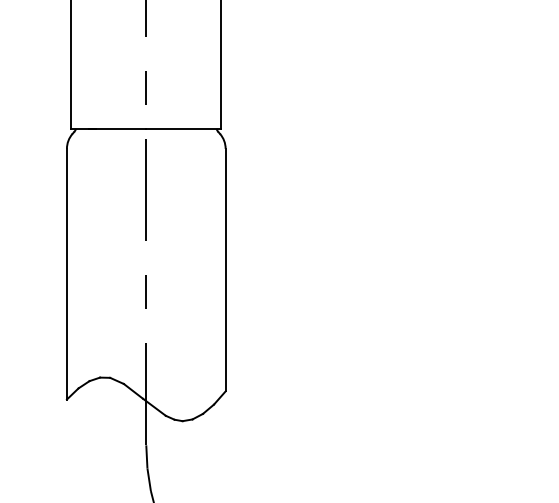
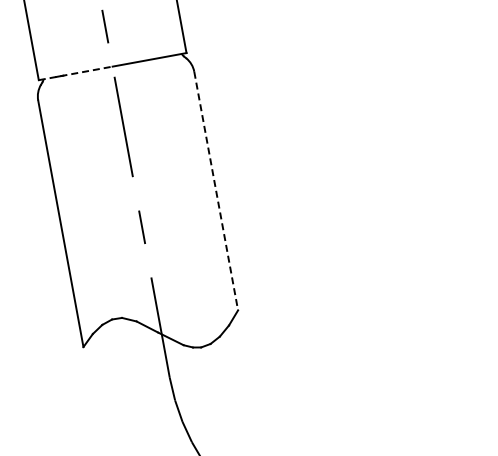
line: (108, 128) -> (75, 72), solid -> dashed
line: (225, 270) -> (216, 191), solid -> dashed

